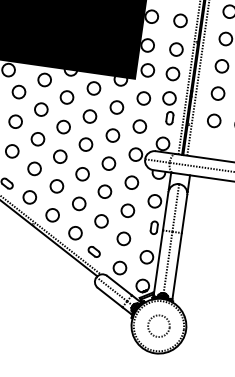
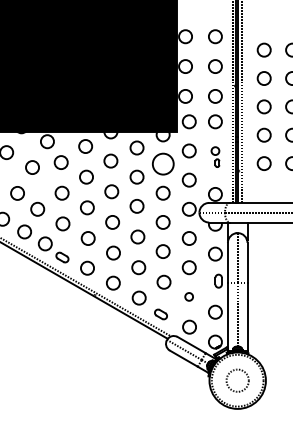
circle: (116, 106) -> (162, 163), size x1.6
part: (168, 107) -> (215, 156), size x0.6
circle: (123, 238) -> (188, 296), size x0.6

